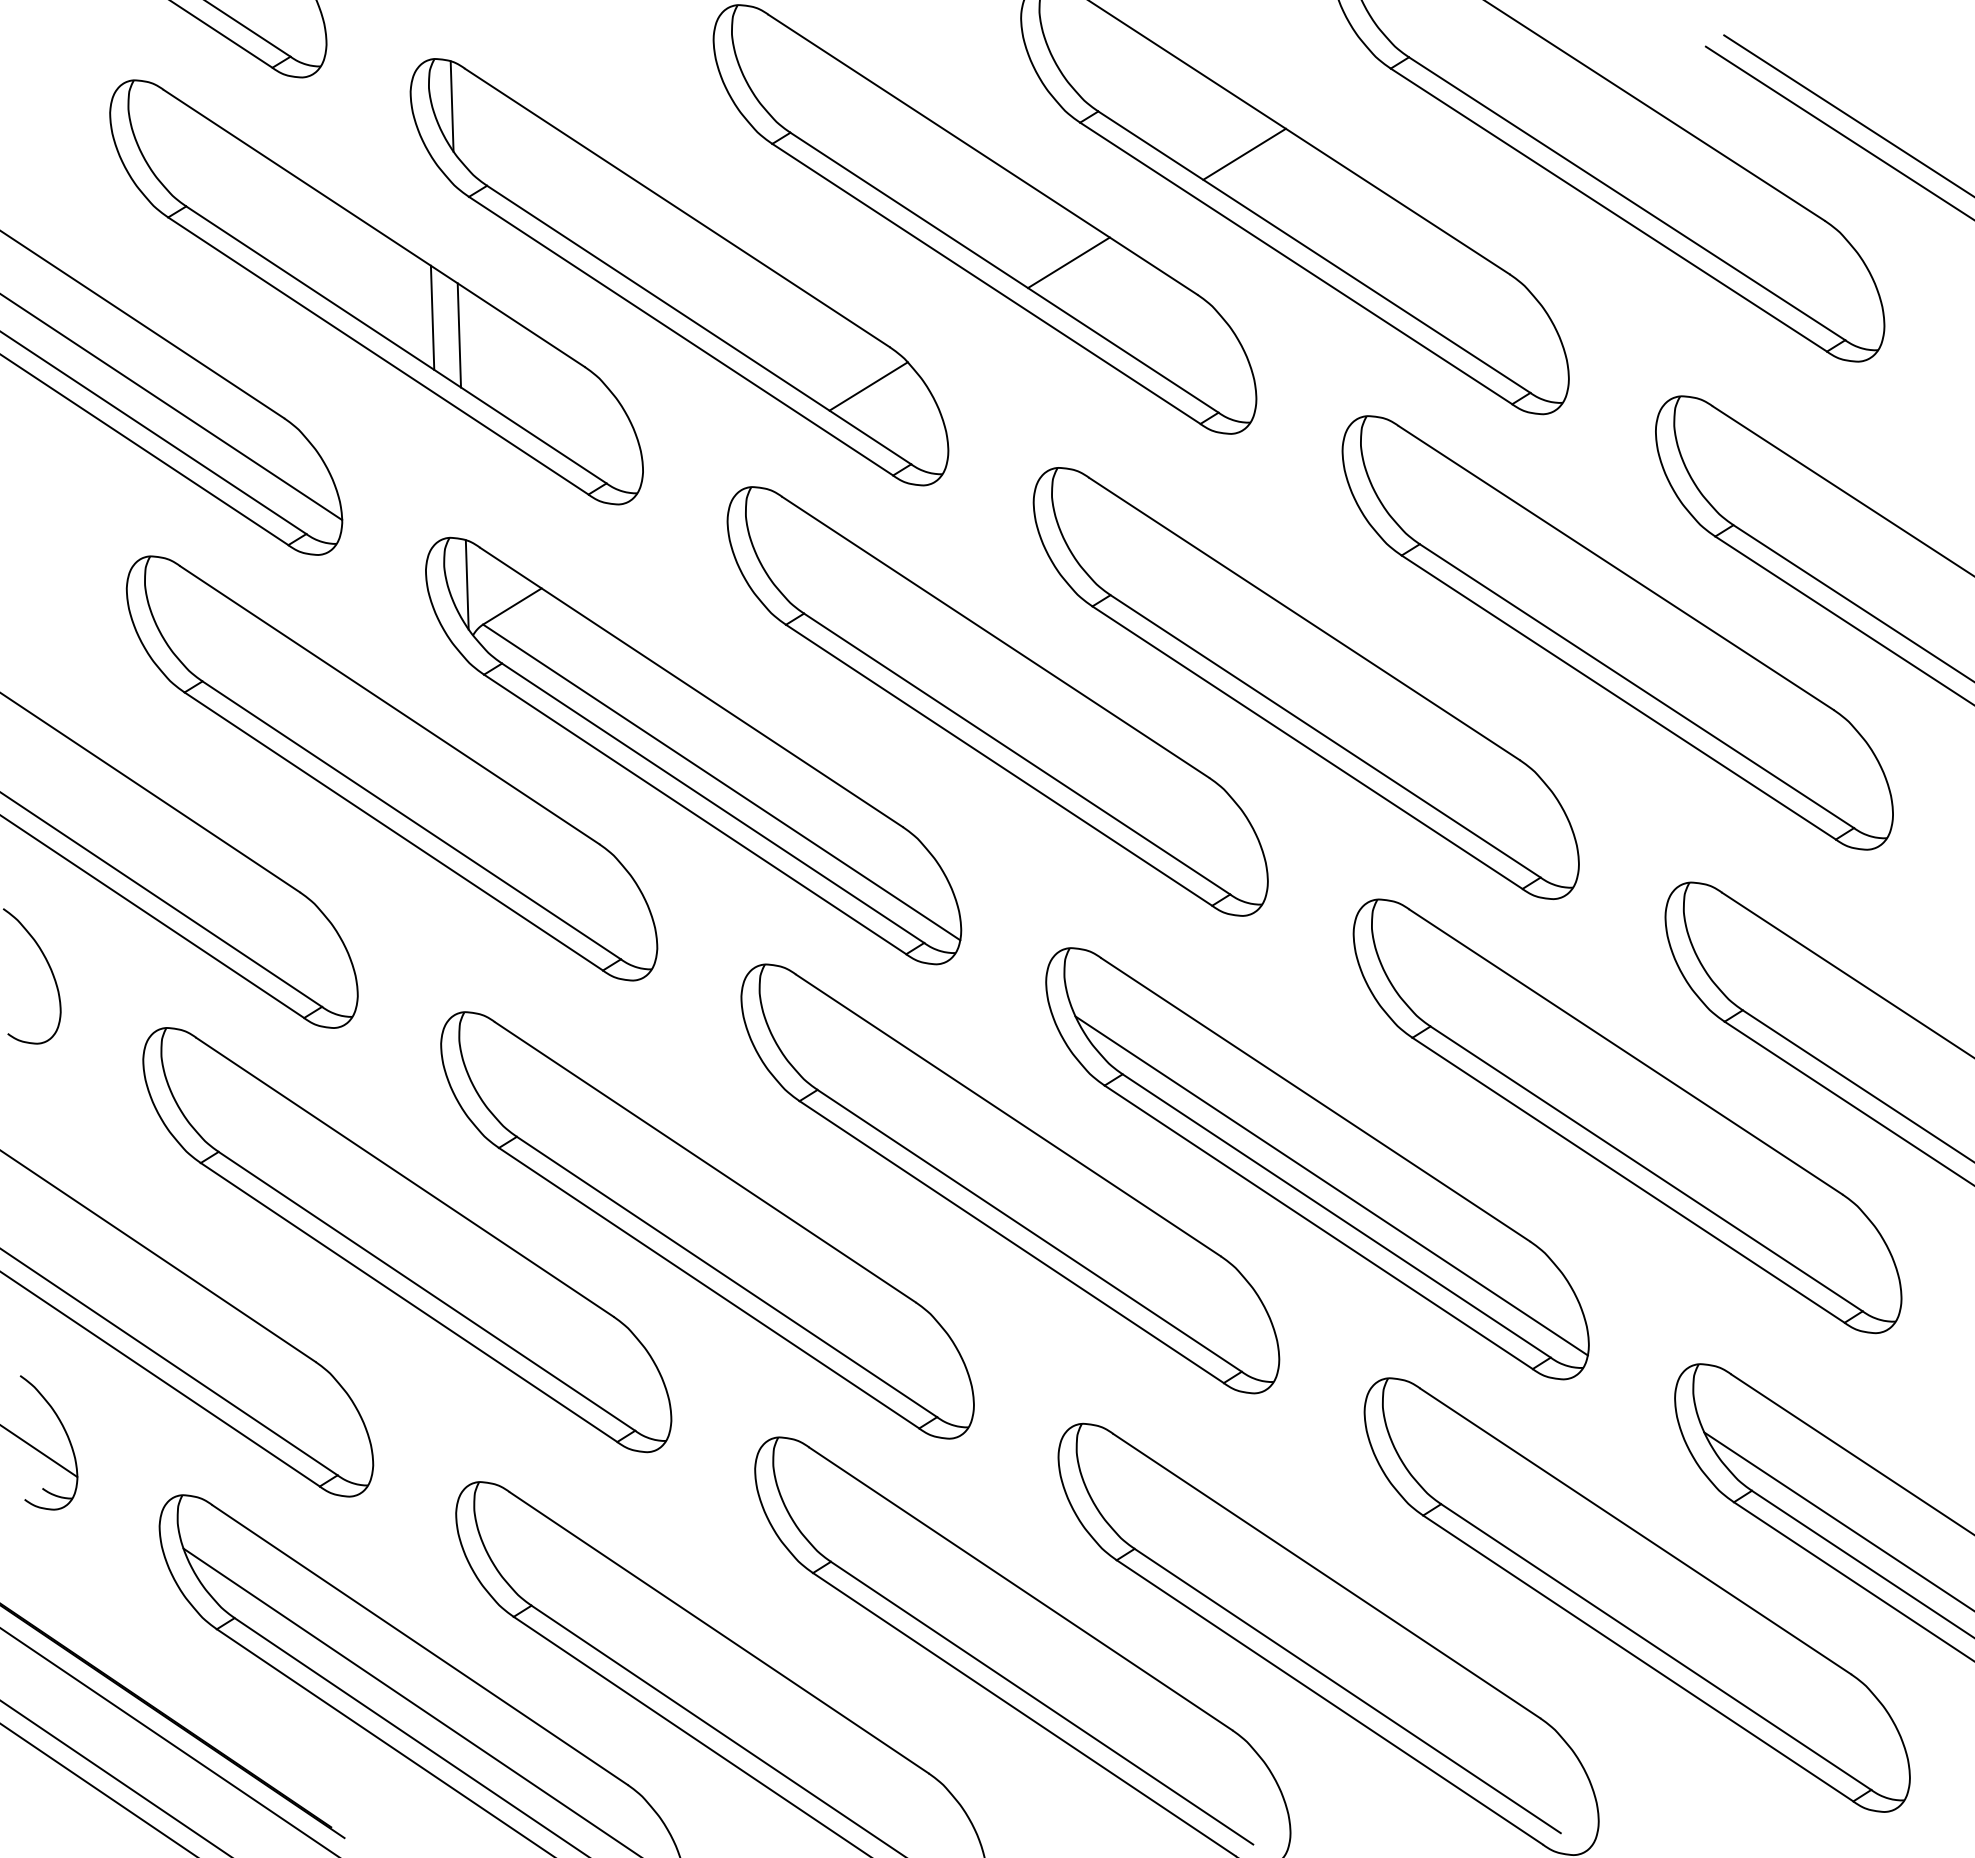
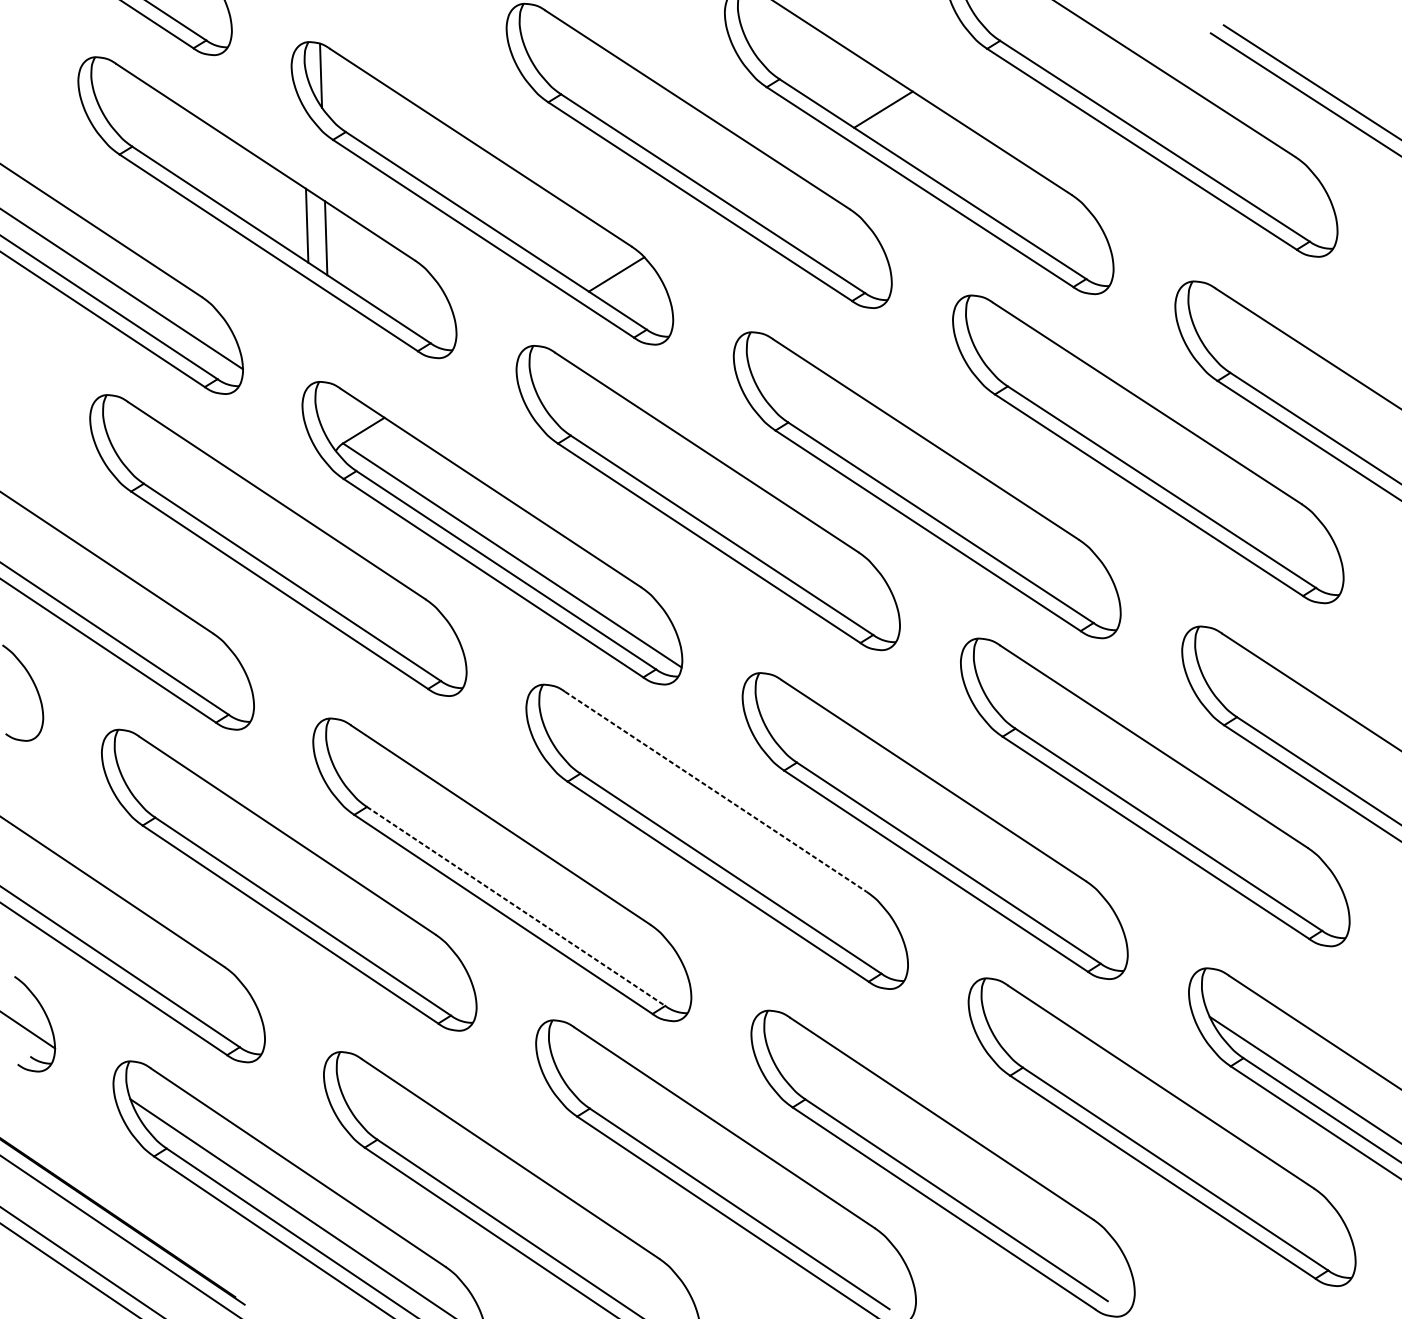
line: (1068, 262) -> (758, 186), removed
line: (466, 584) -> (331, 415), removed
line: (1008, 1115) -> (715, 791), solid -> dashed
line: (1331, 1185) -> (945, 841), removed
line: (727, 1277) -> (516, 906), solid -> dashed

